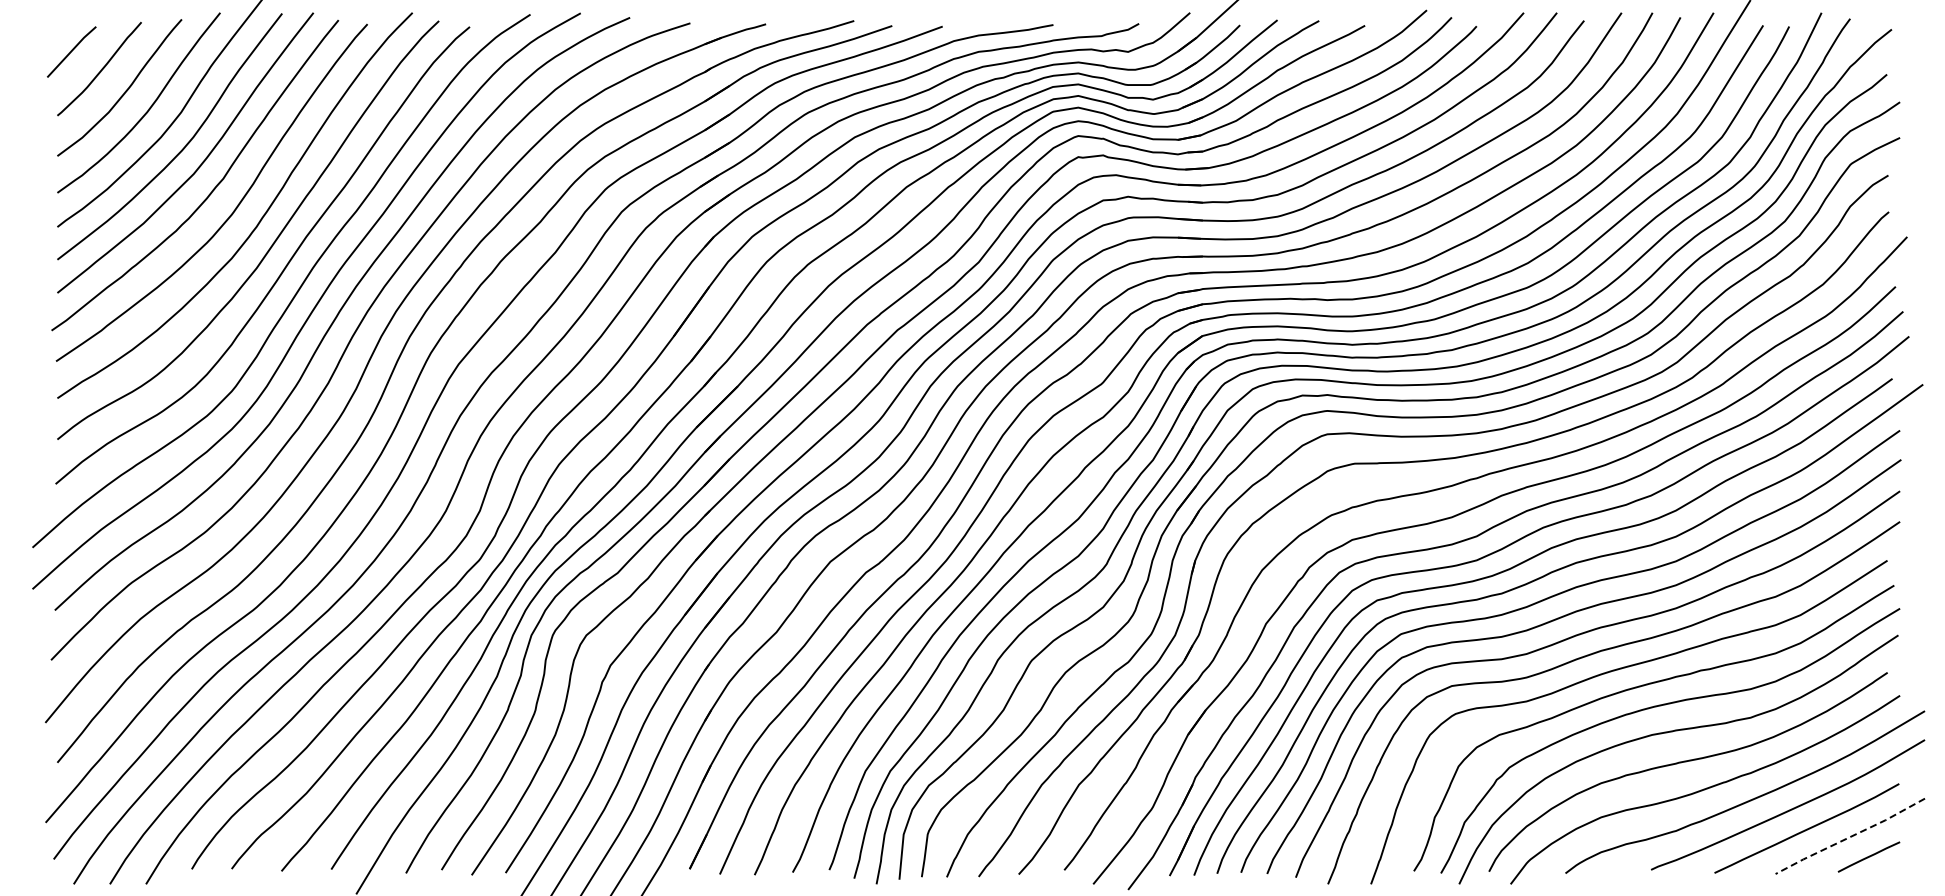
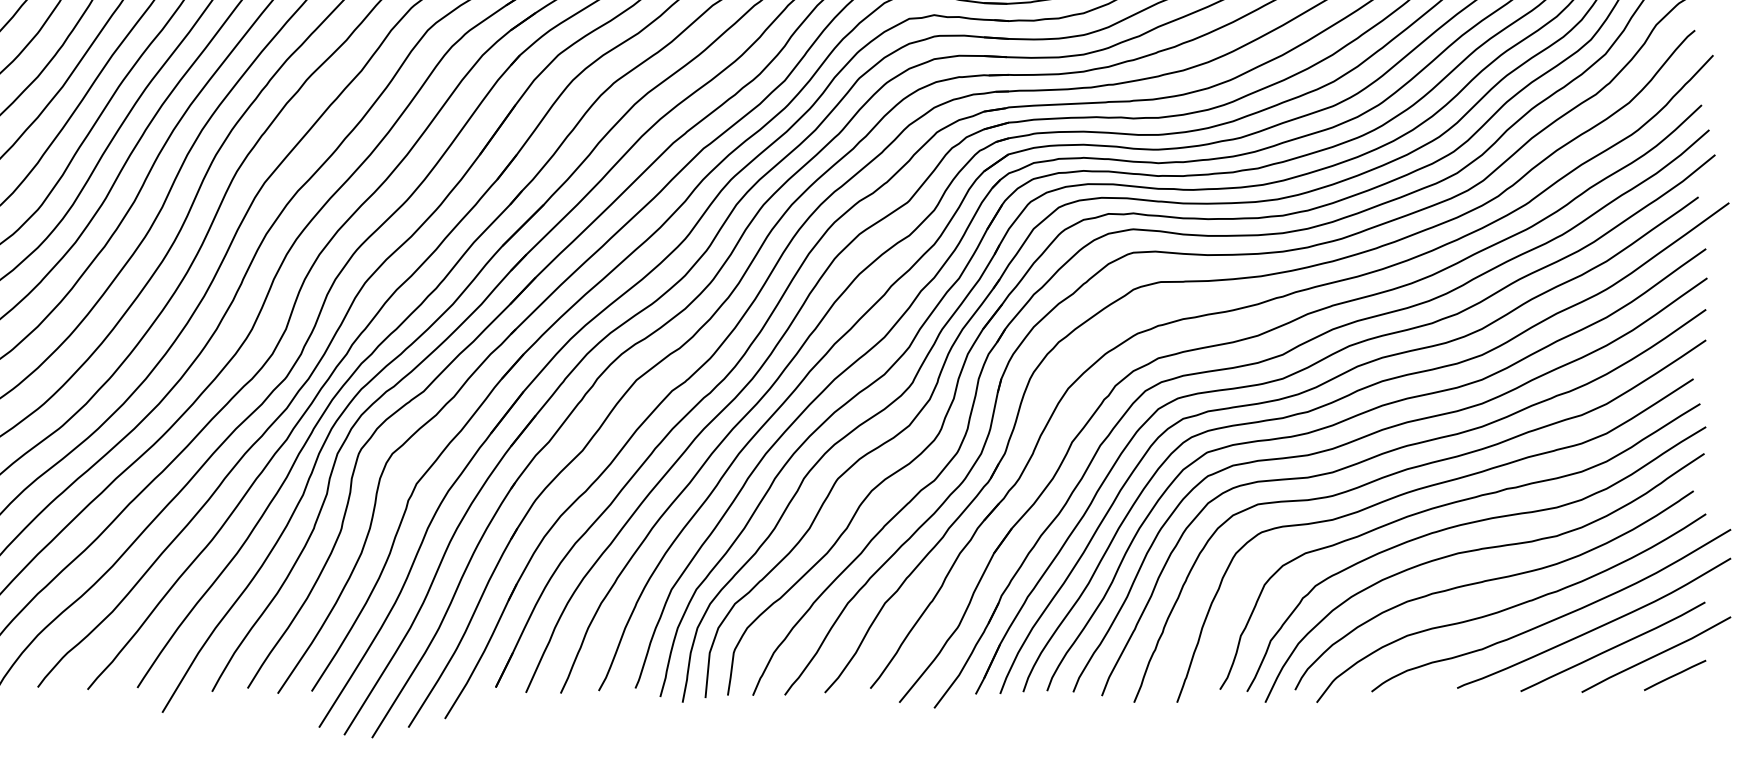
line: (1849, 837) -> (1655, 655), dashed -> solid

